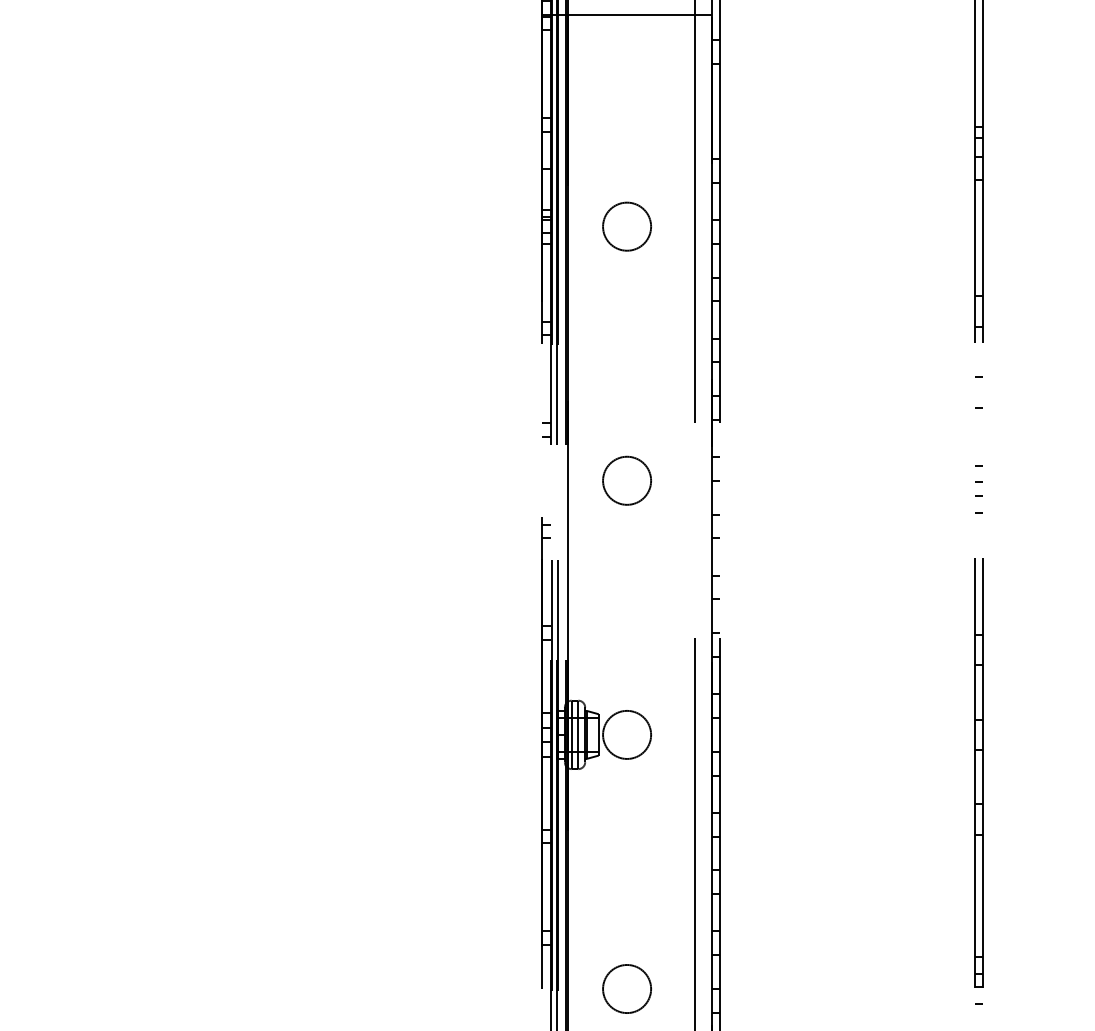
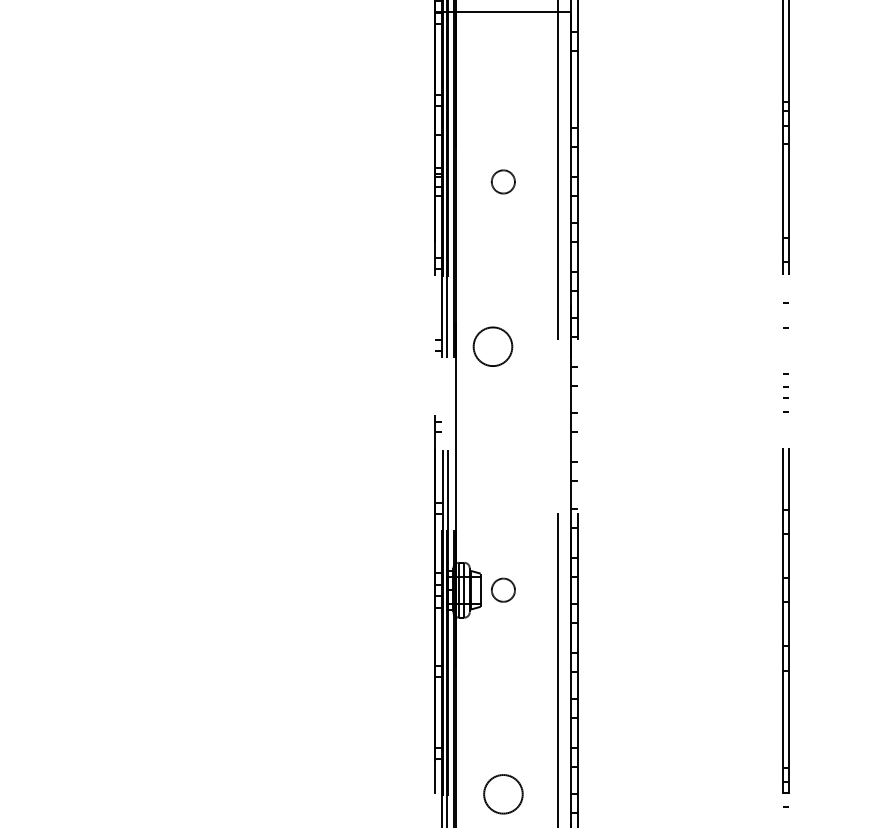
circle: (626, 226) -> (502, 181), size x0.6
circle: (626, 480) -> (492, 346), moved
circle: (627, 734) -> (503, 589), size x0.6

